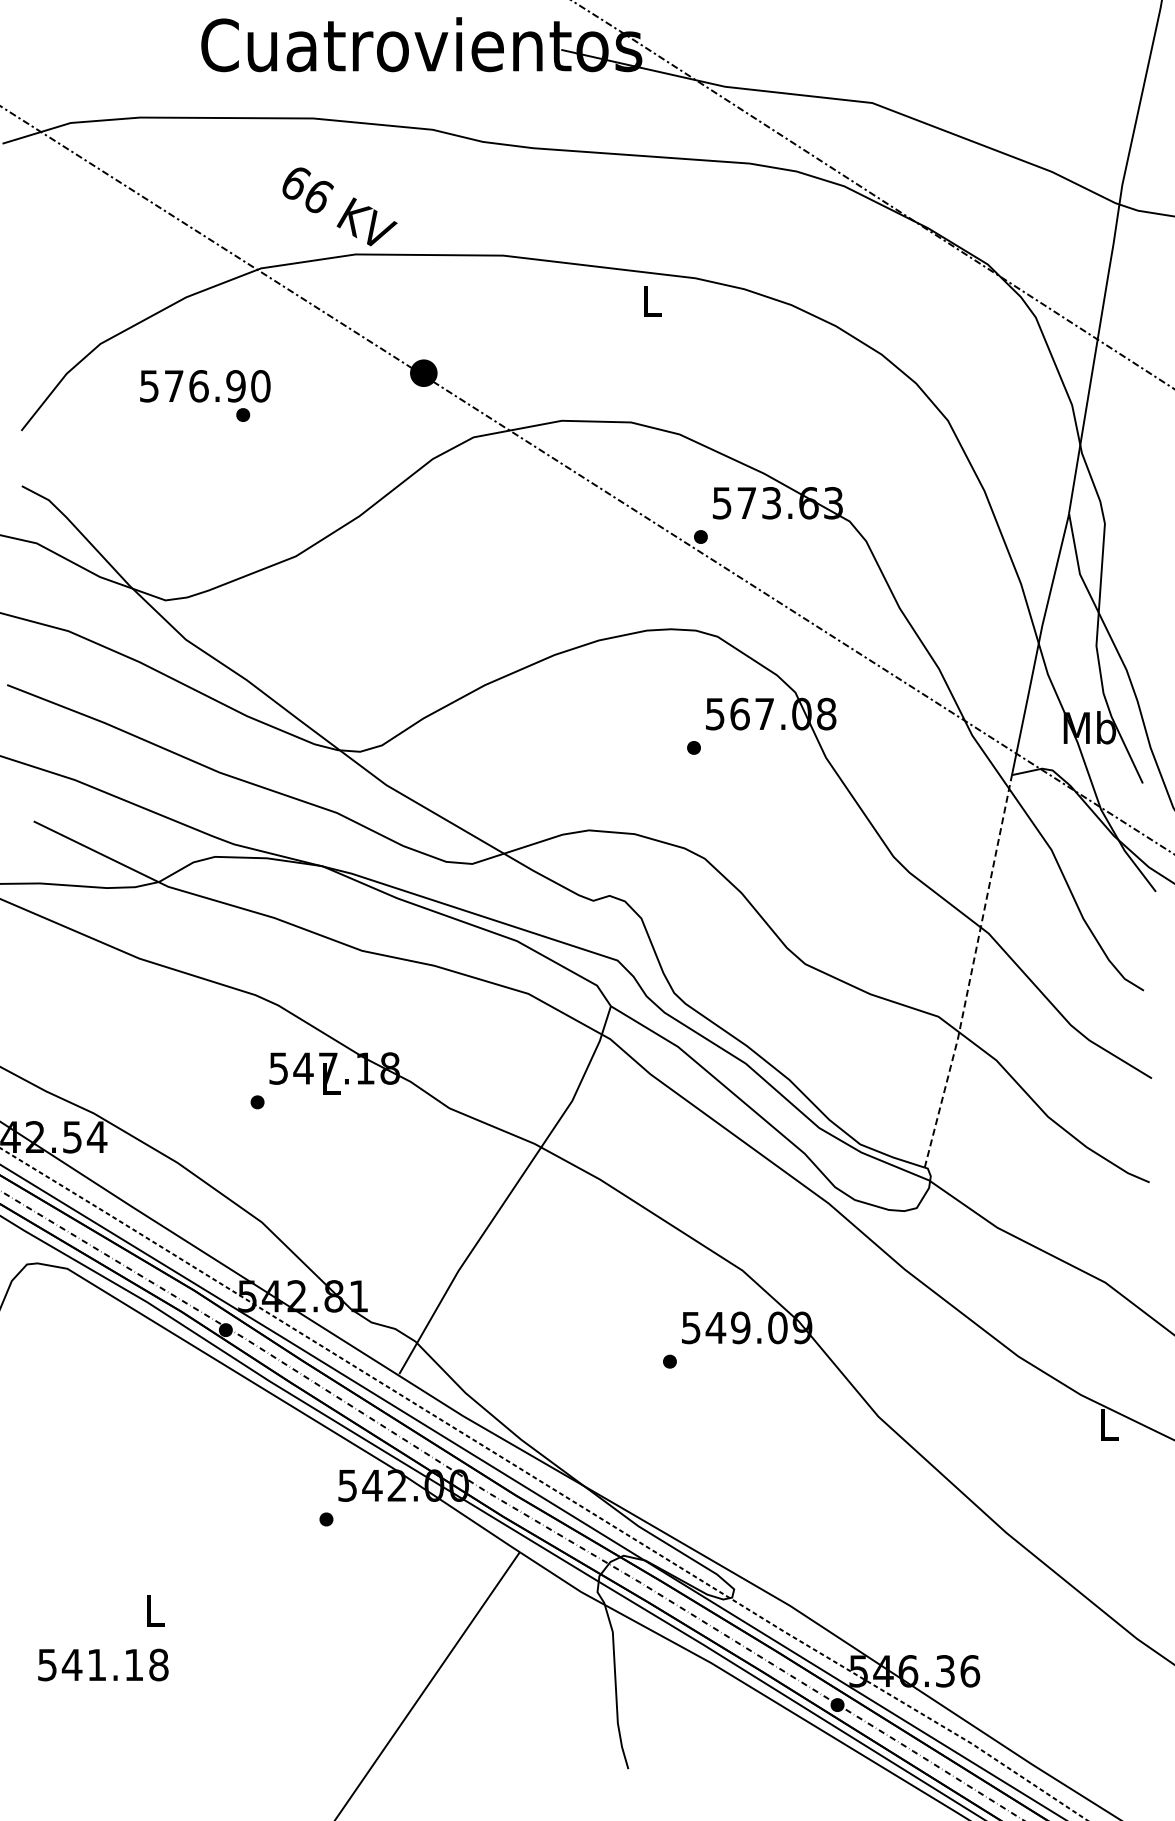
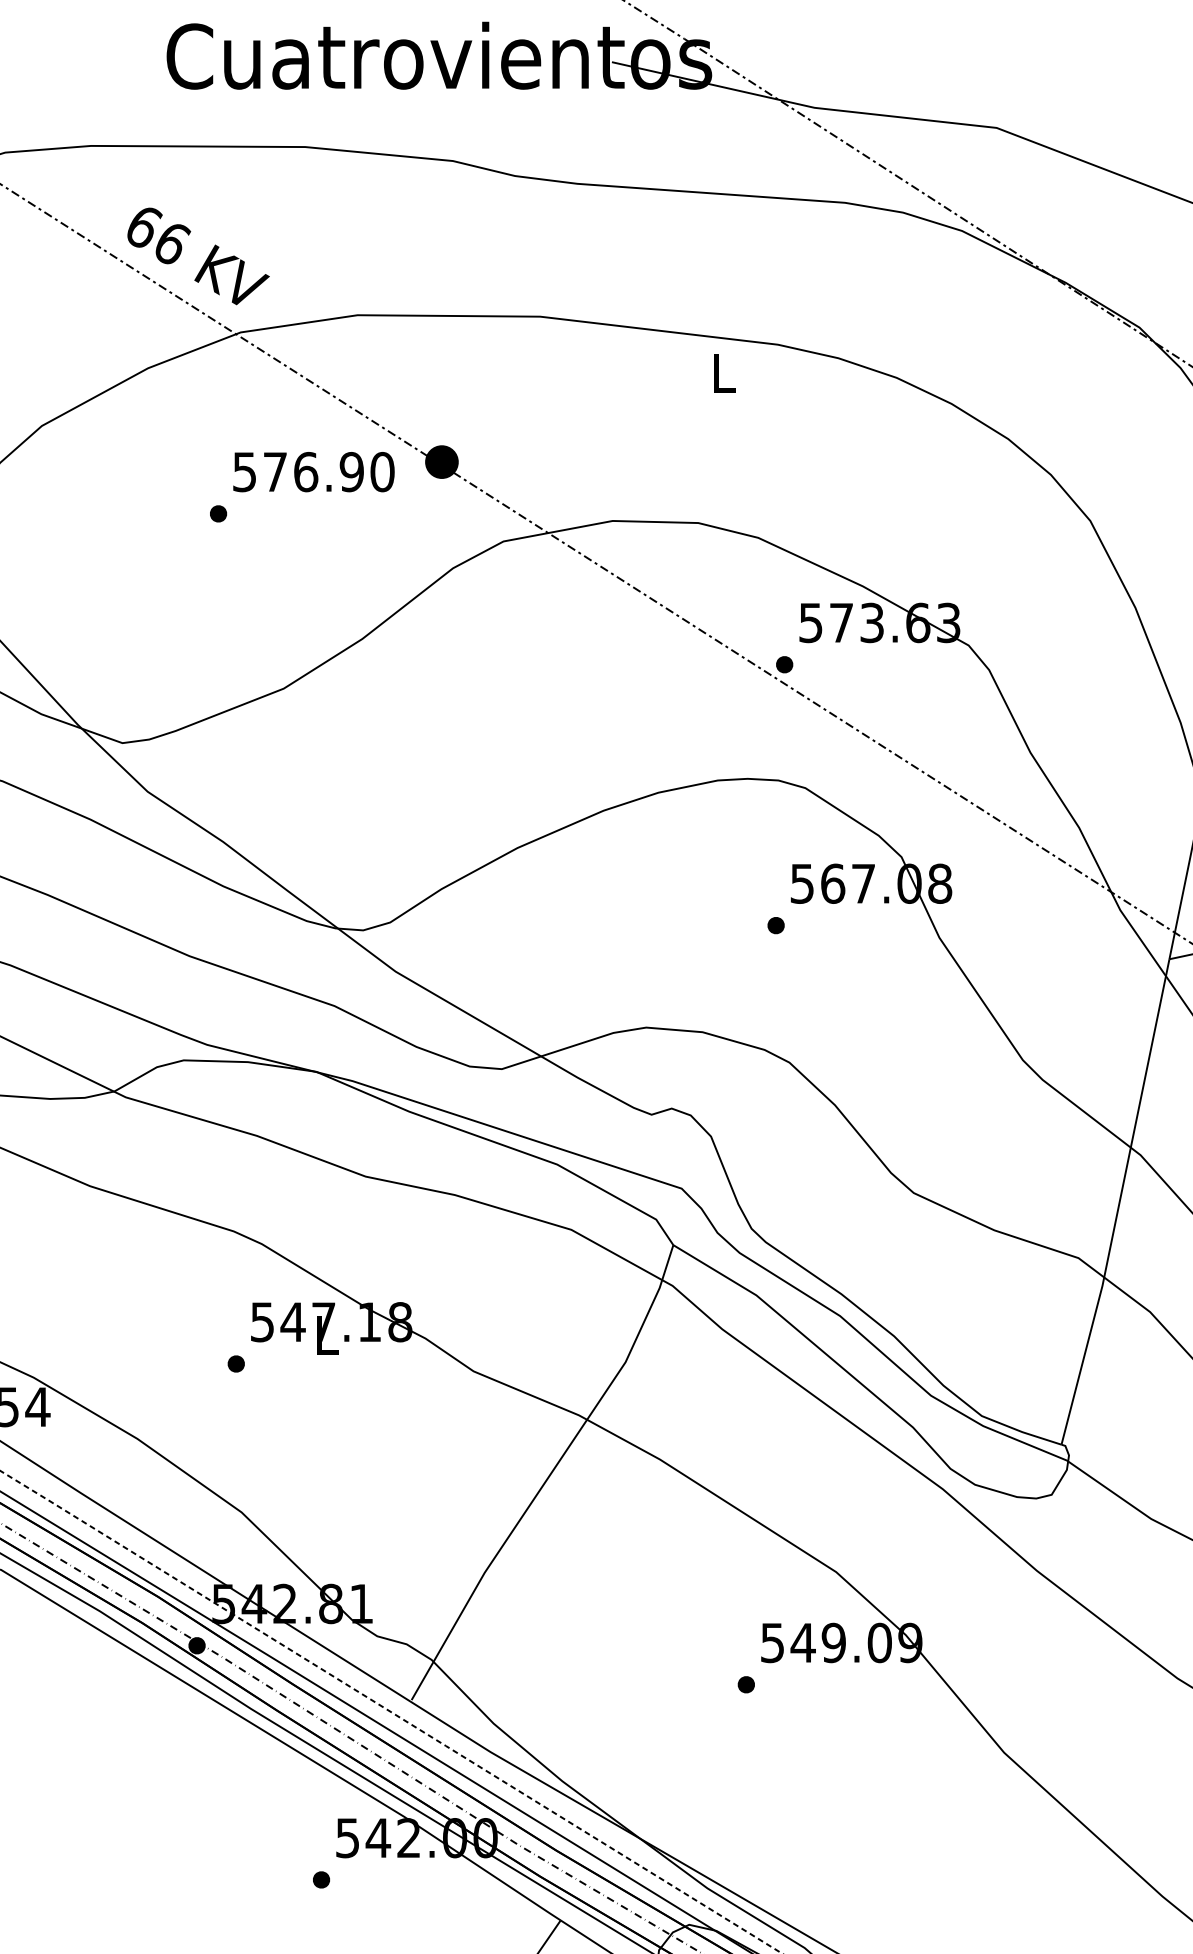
text: (339, 206) -> (197, 255), moved
text: (205, 386) -> (314, 472), moved
line: (971, 972) -> (1119, 1203), dashed -> solid

